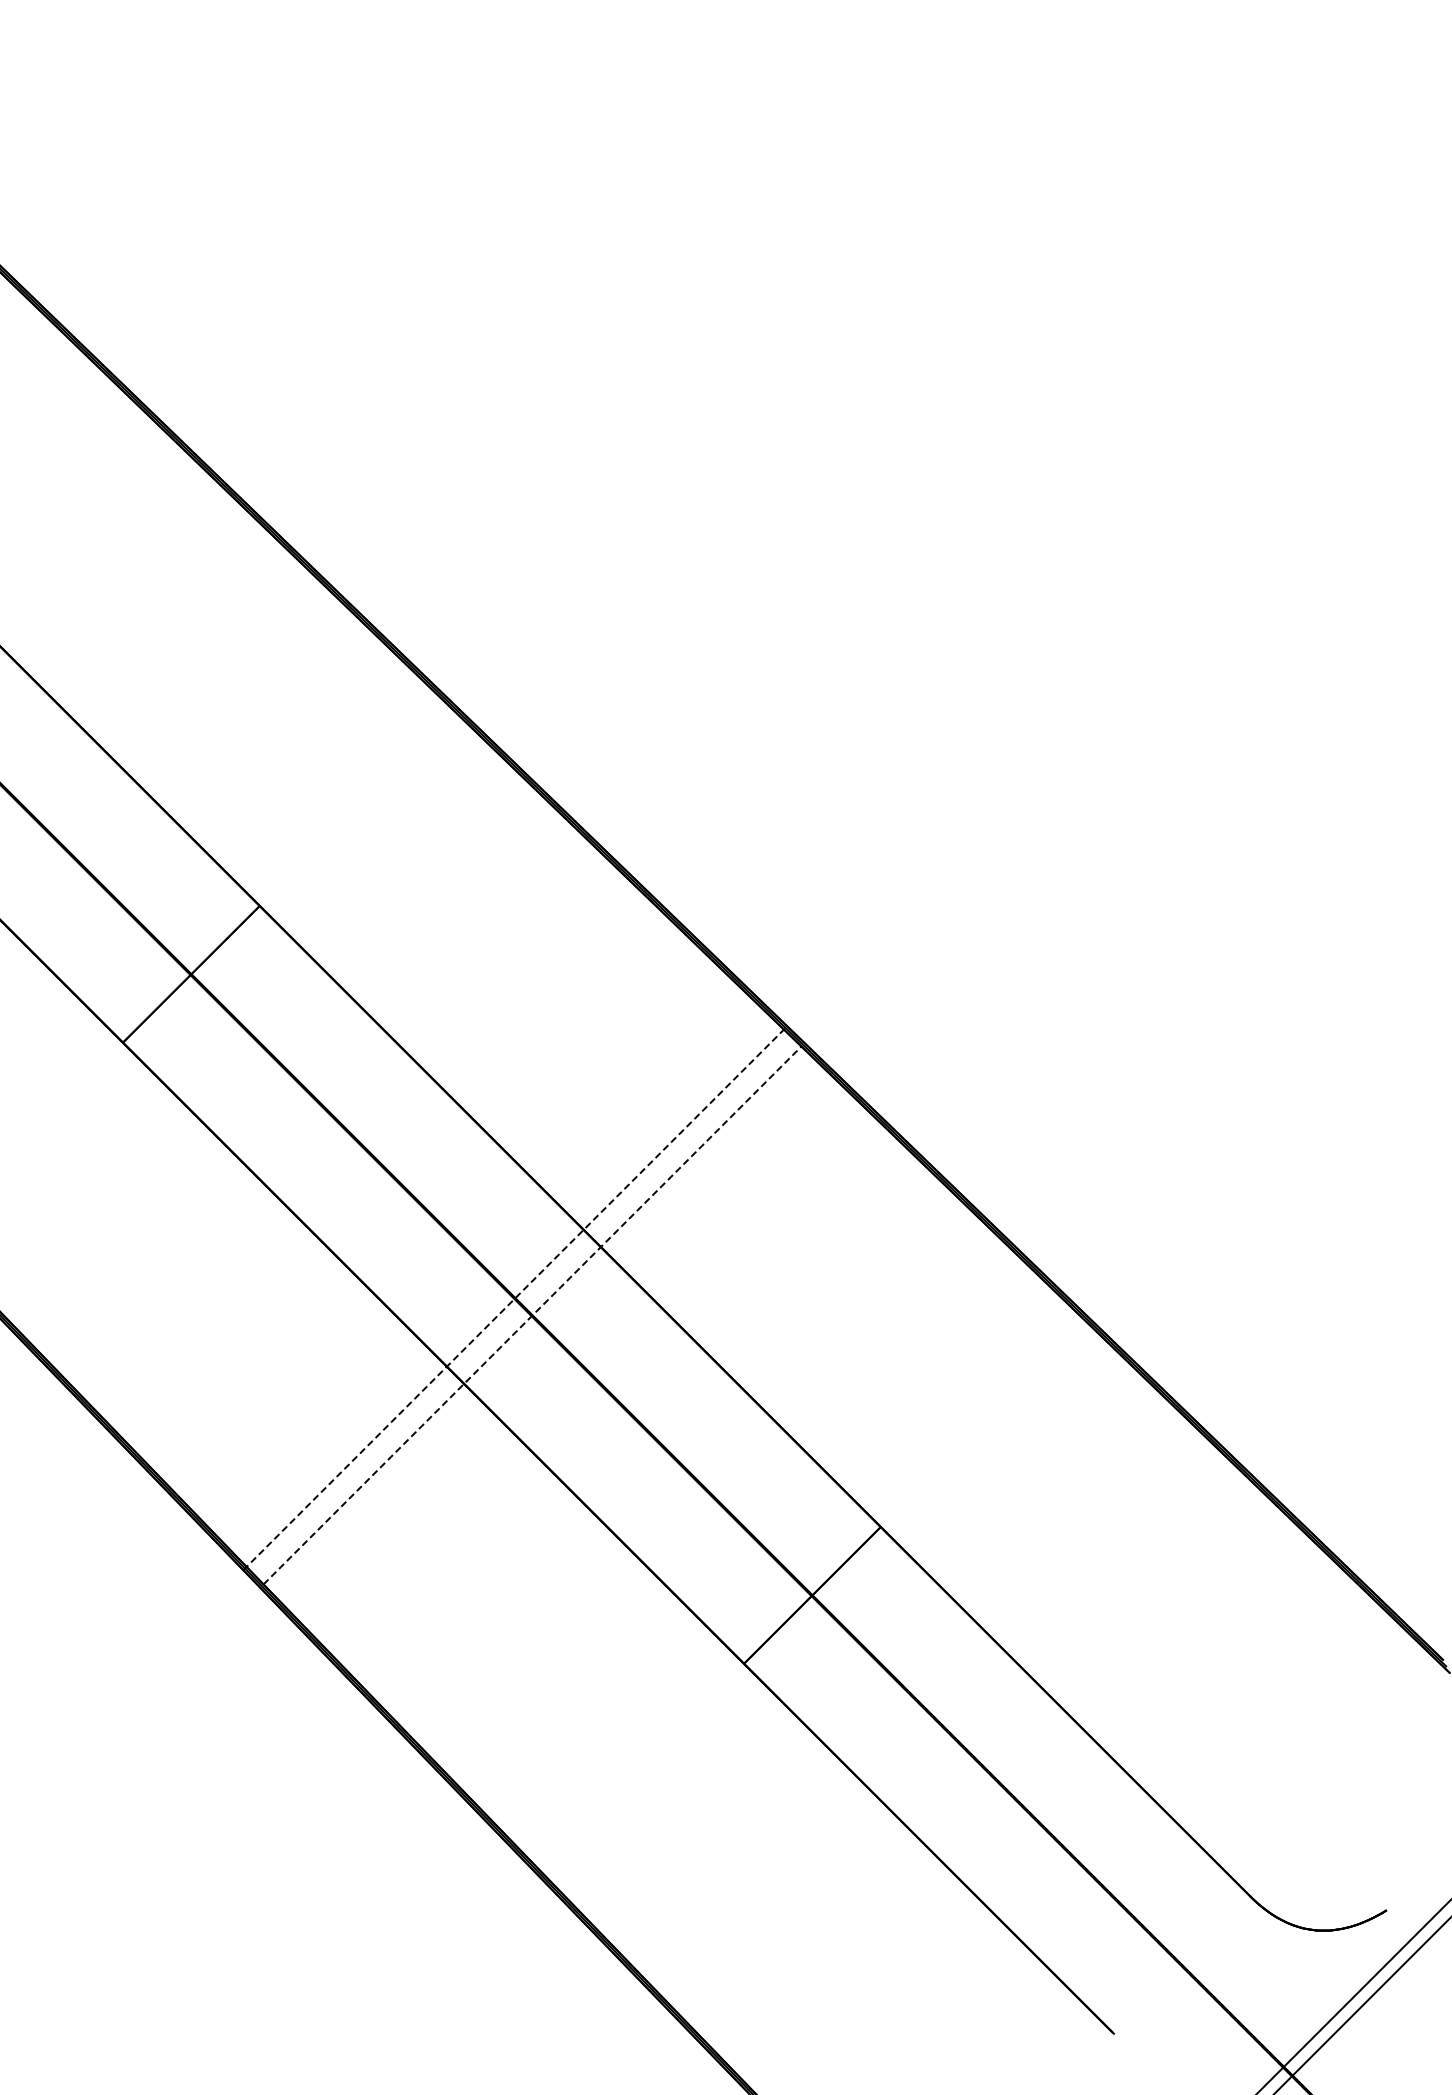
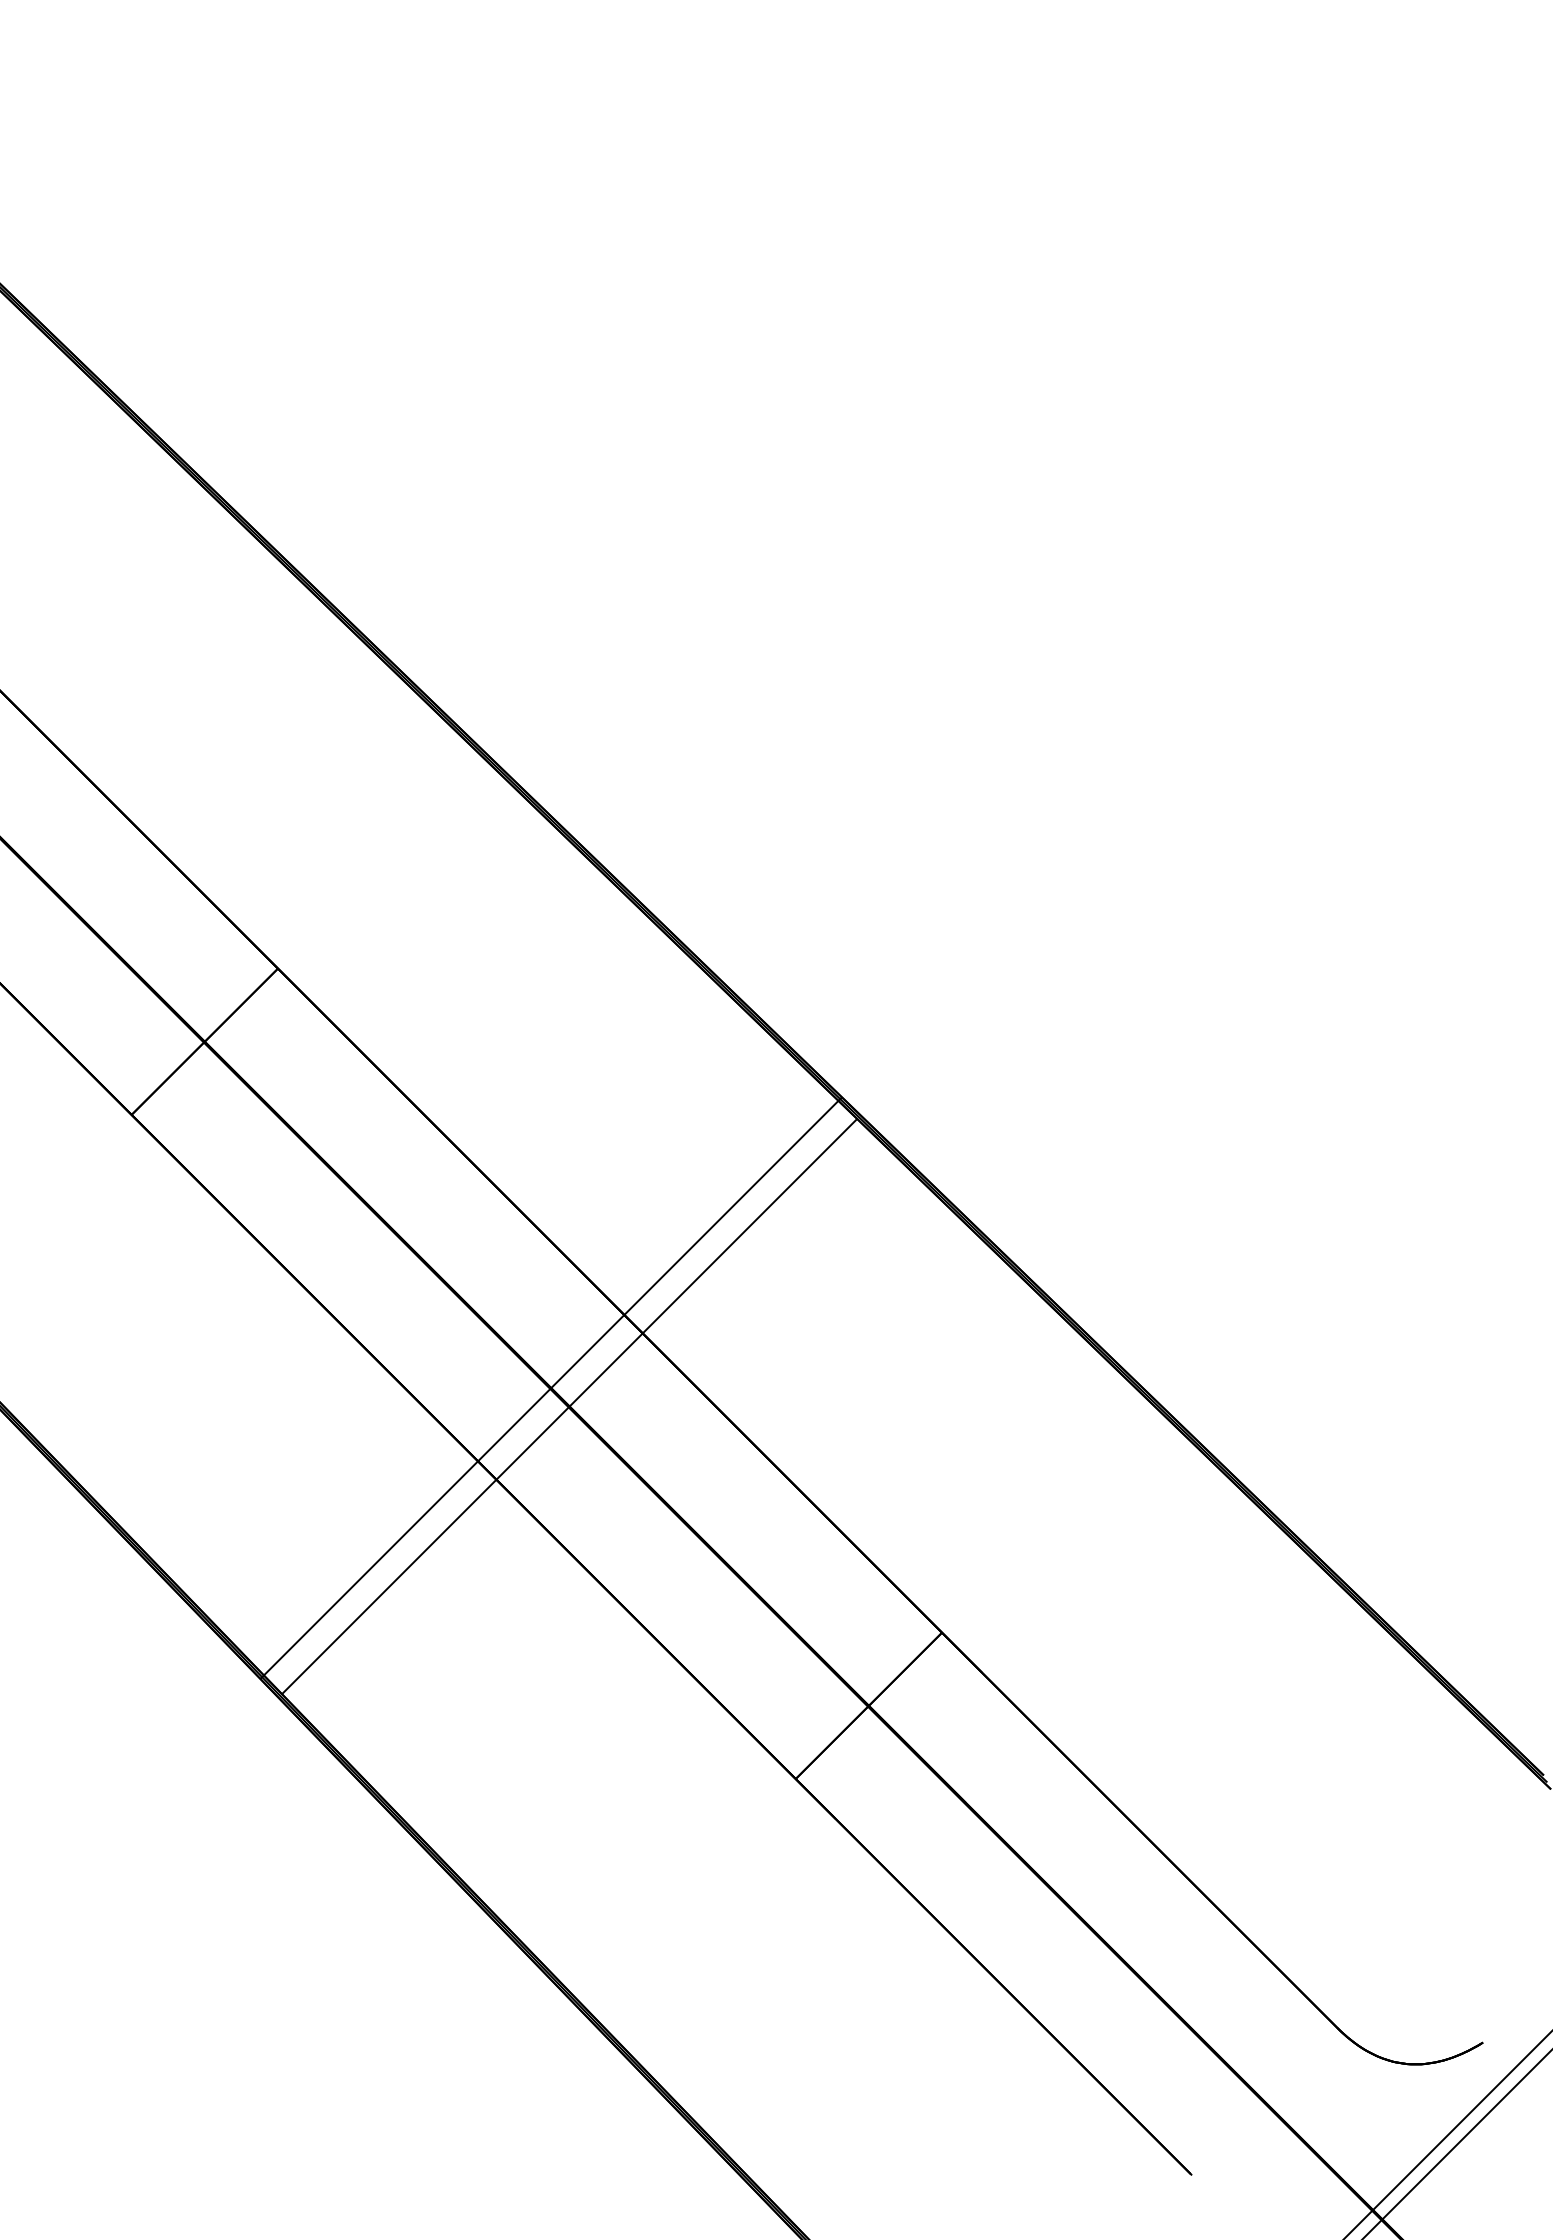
line: (515, 1298) -> (551, 1388), dashed -> solid
line: (532, 1315) -> (569, 1406), dashed -> solid

